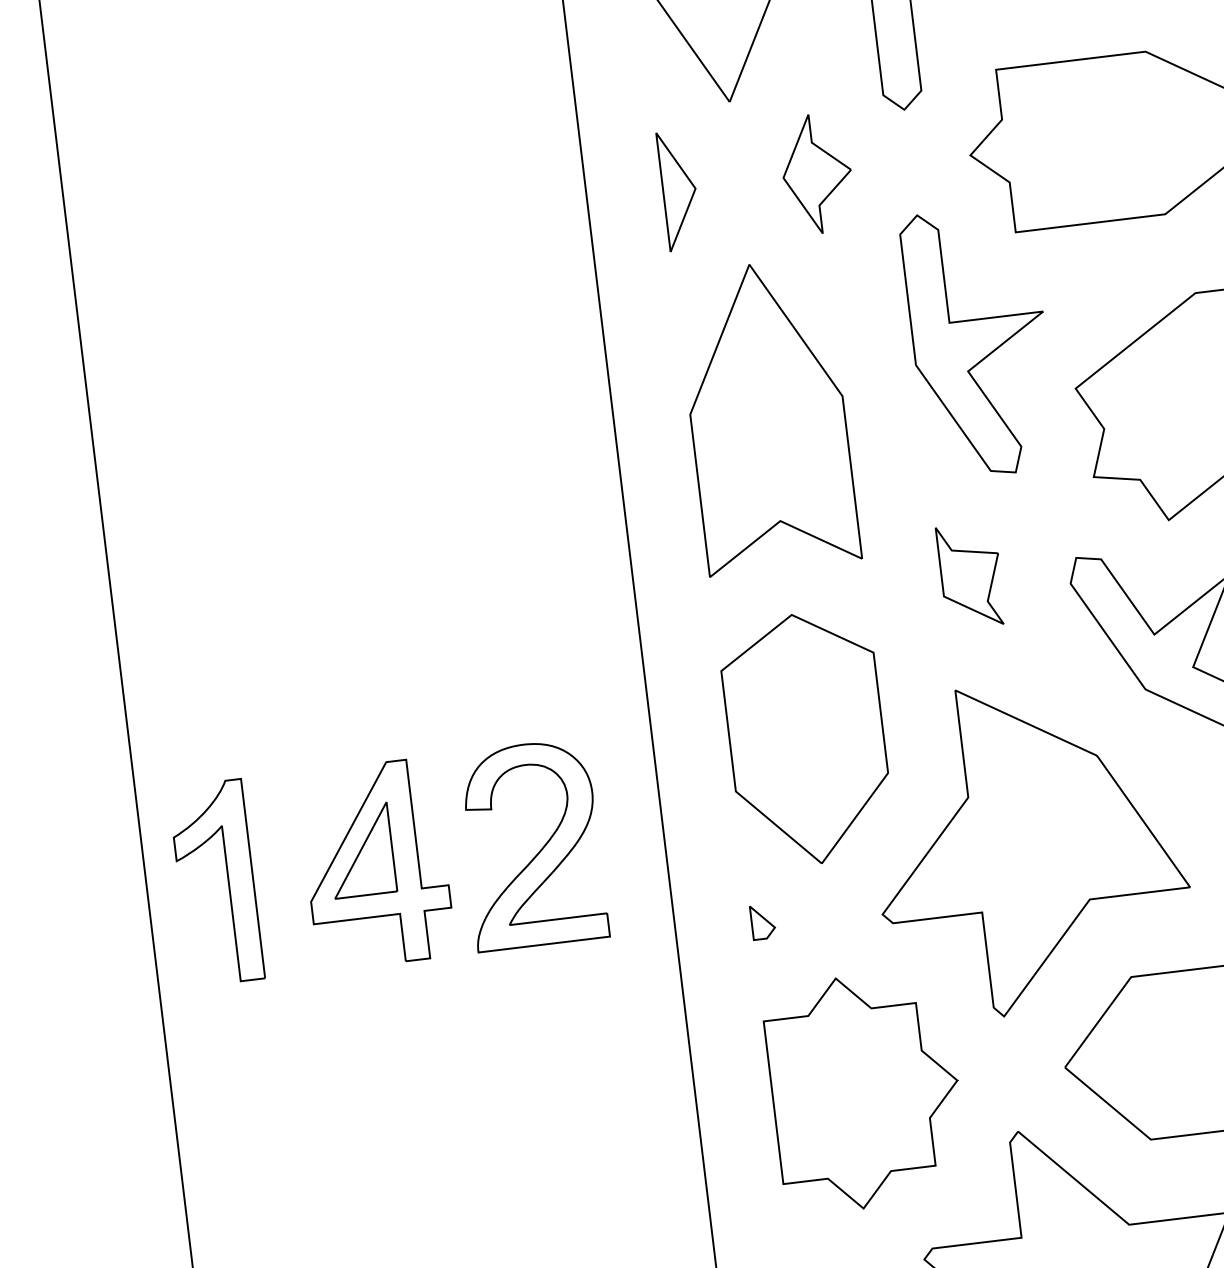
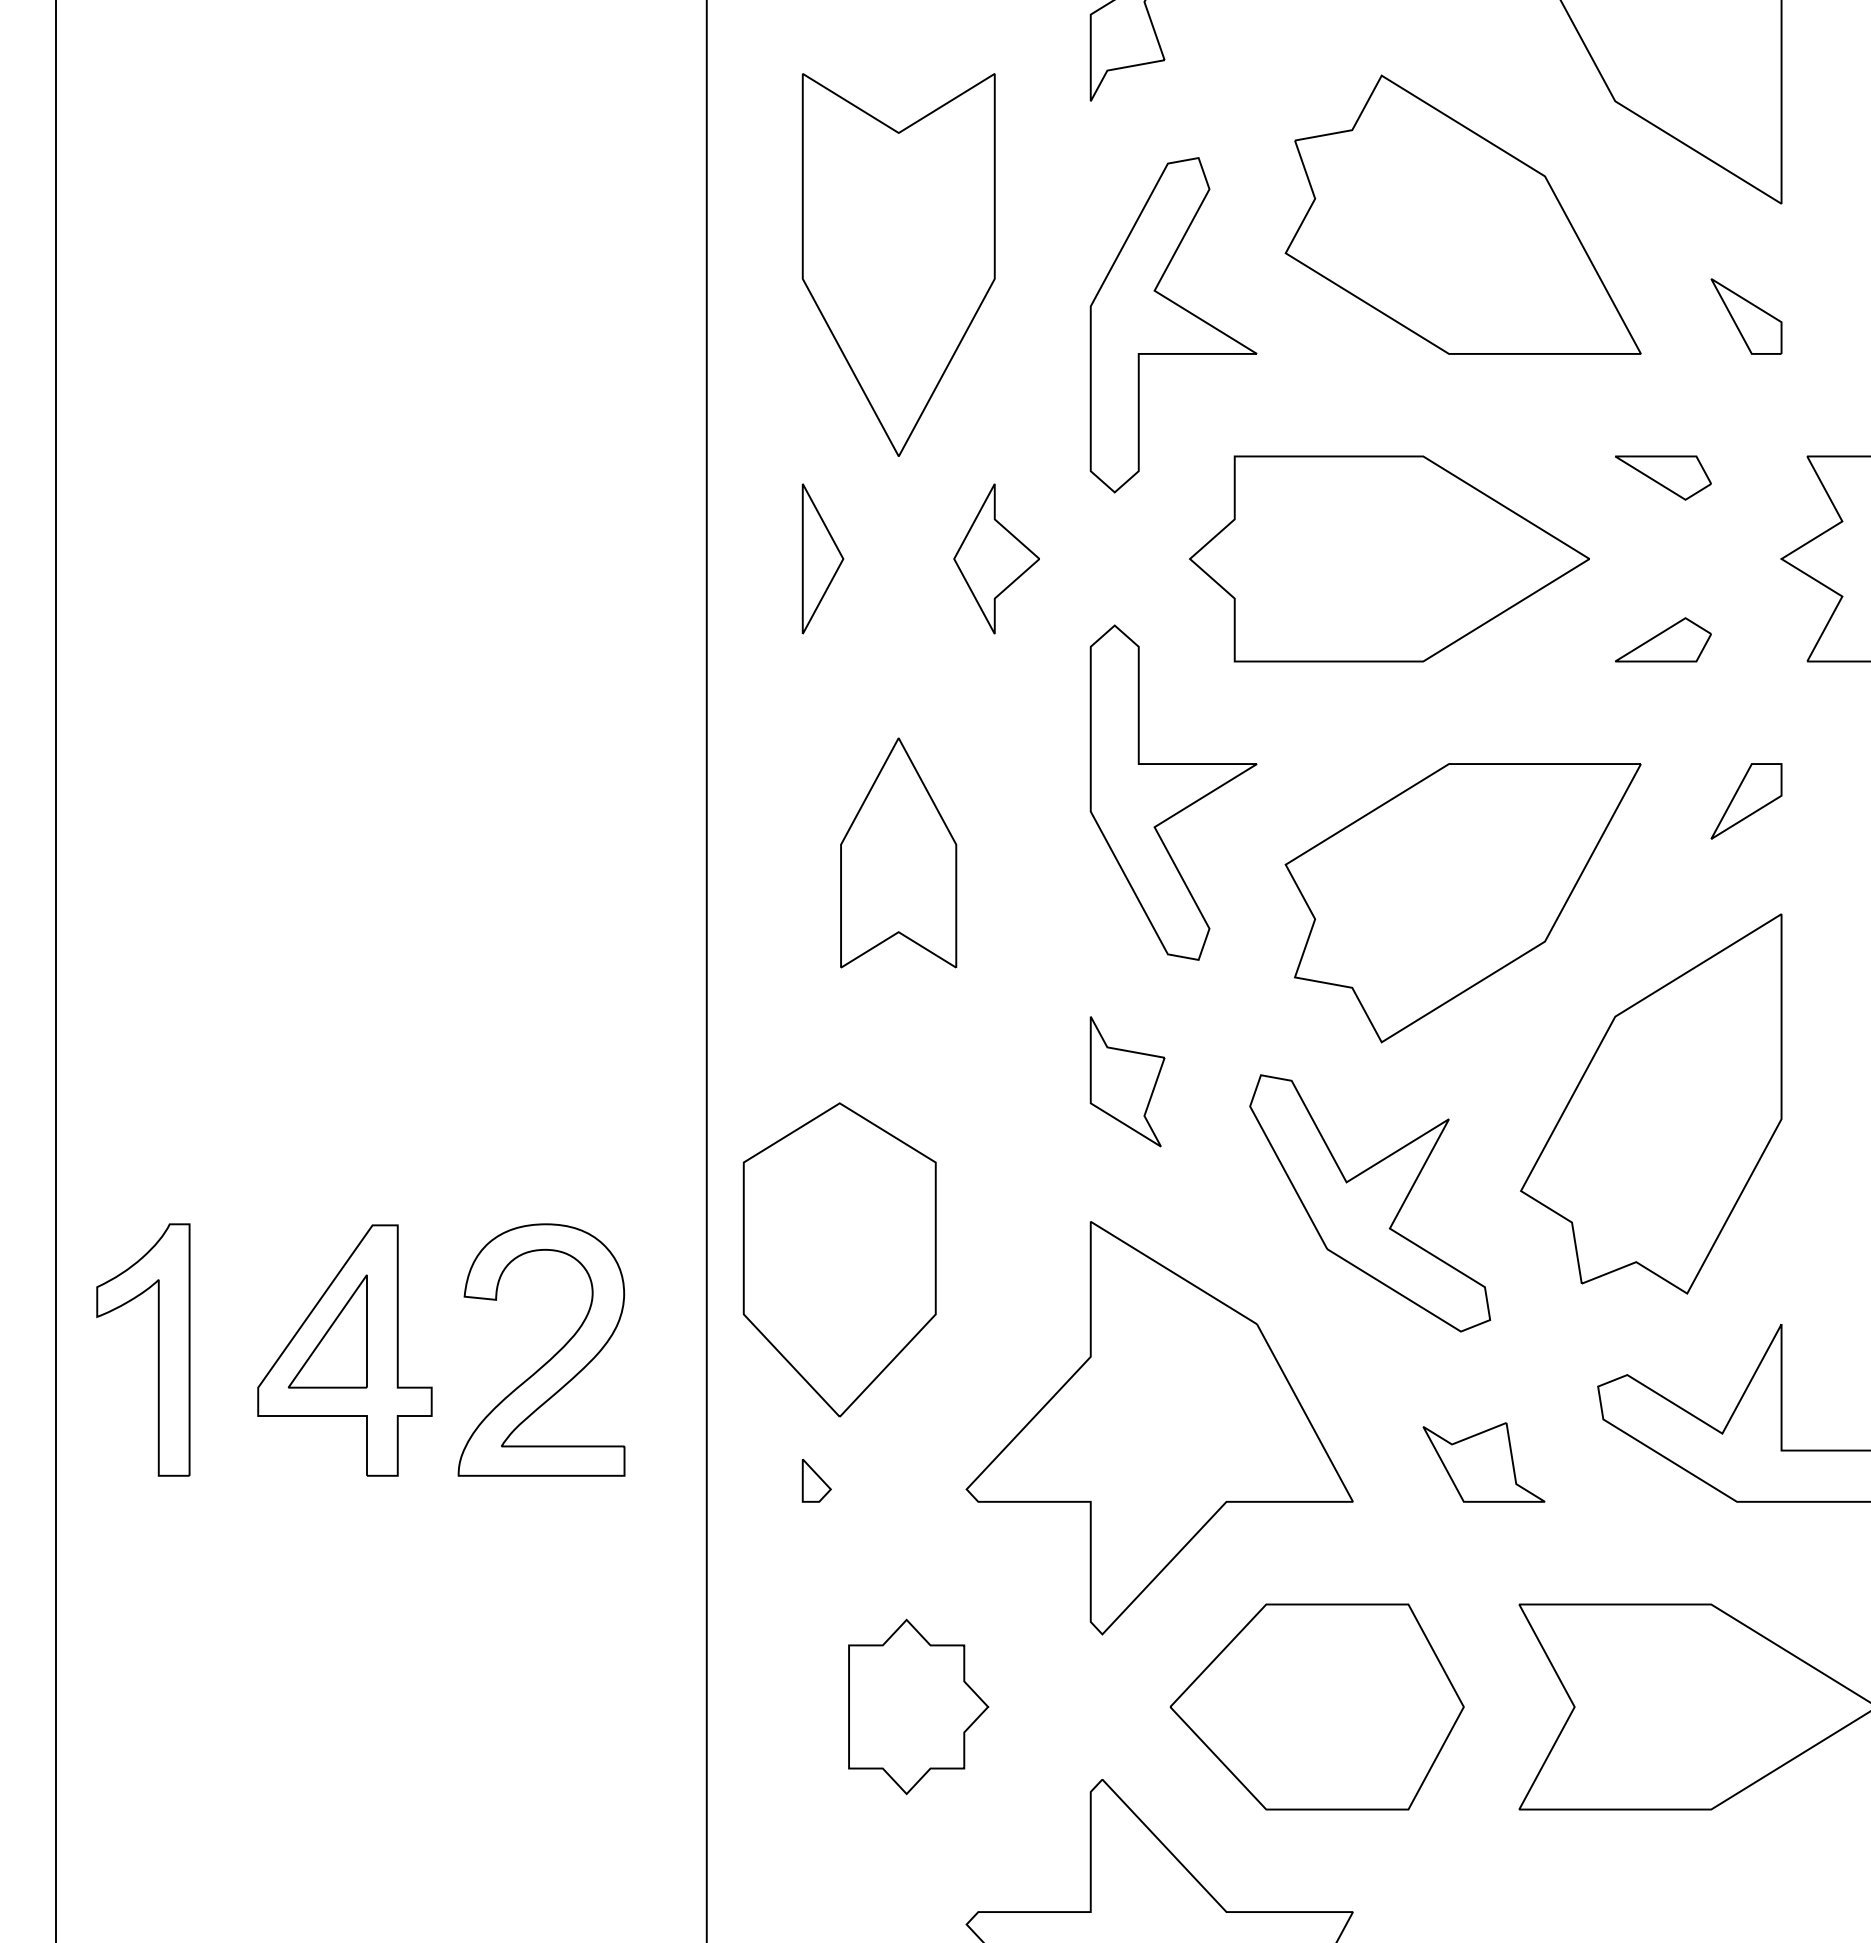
part: (767, 416) -> (898, 852), size x0.6
part: (806, 738) -> (839, 1259), moved
part: (865, 1091) -> (918, 1706), size x0.6

